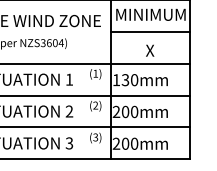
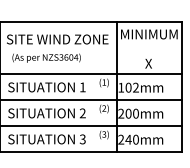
line: (149, 32) -> (148, 48), removed
text: (129, 79) -> (131, 87), 130mm -> 102mm
text: (125, 143) -> (128, 139), 200mm -> 240mm

